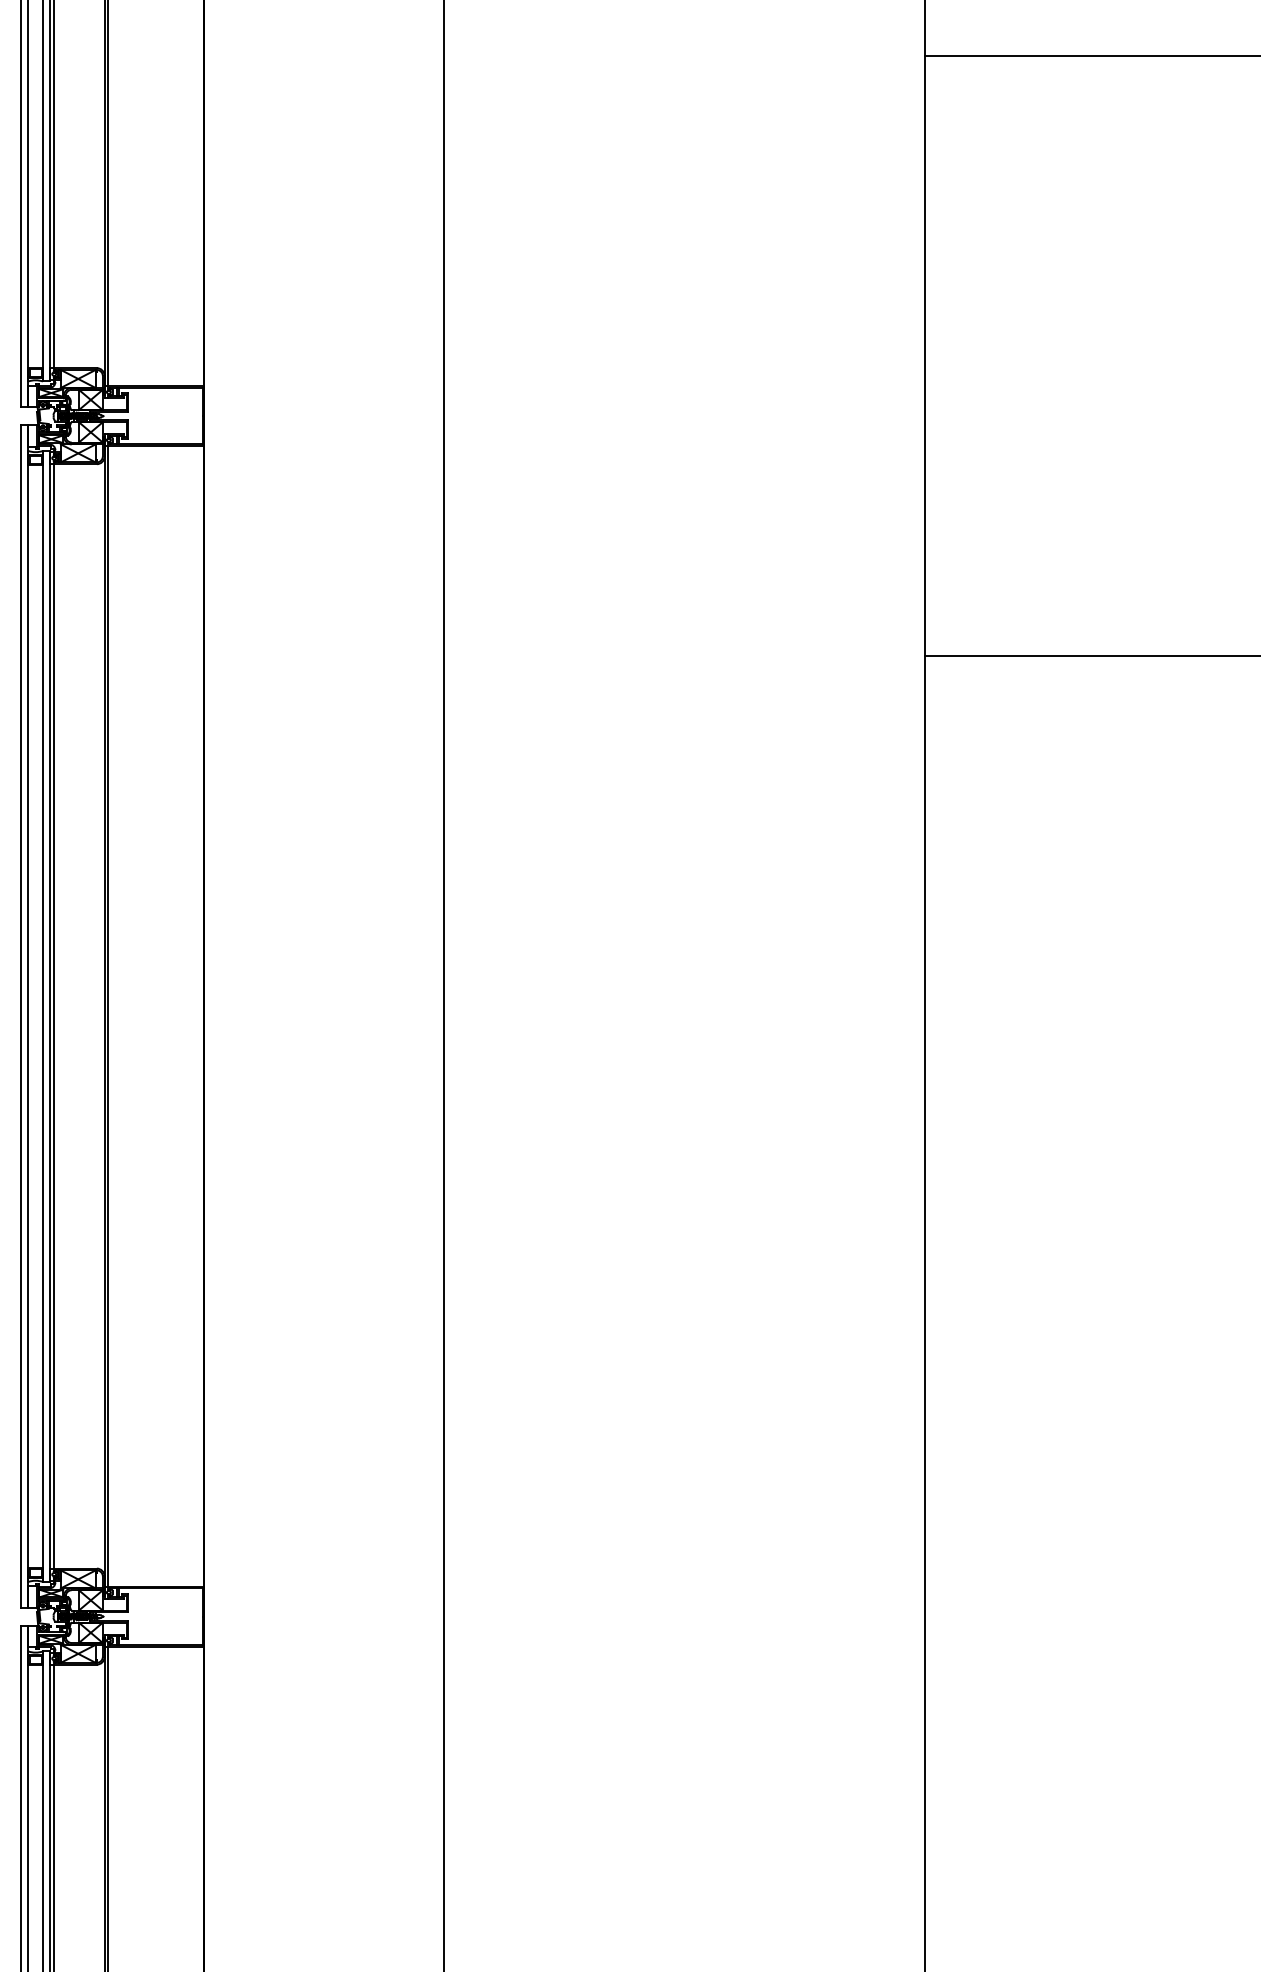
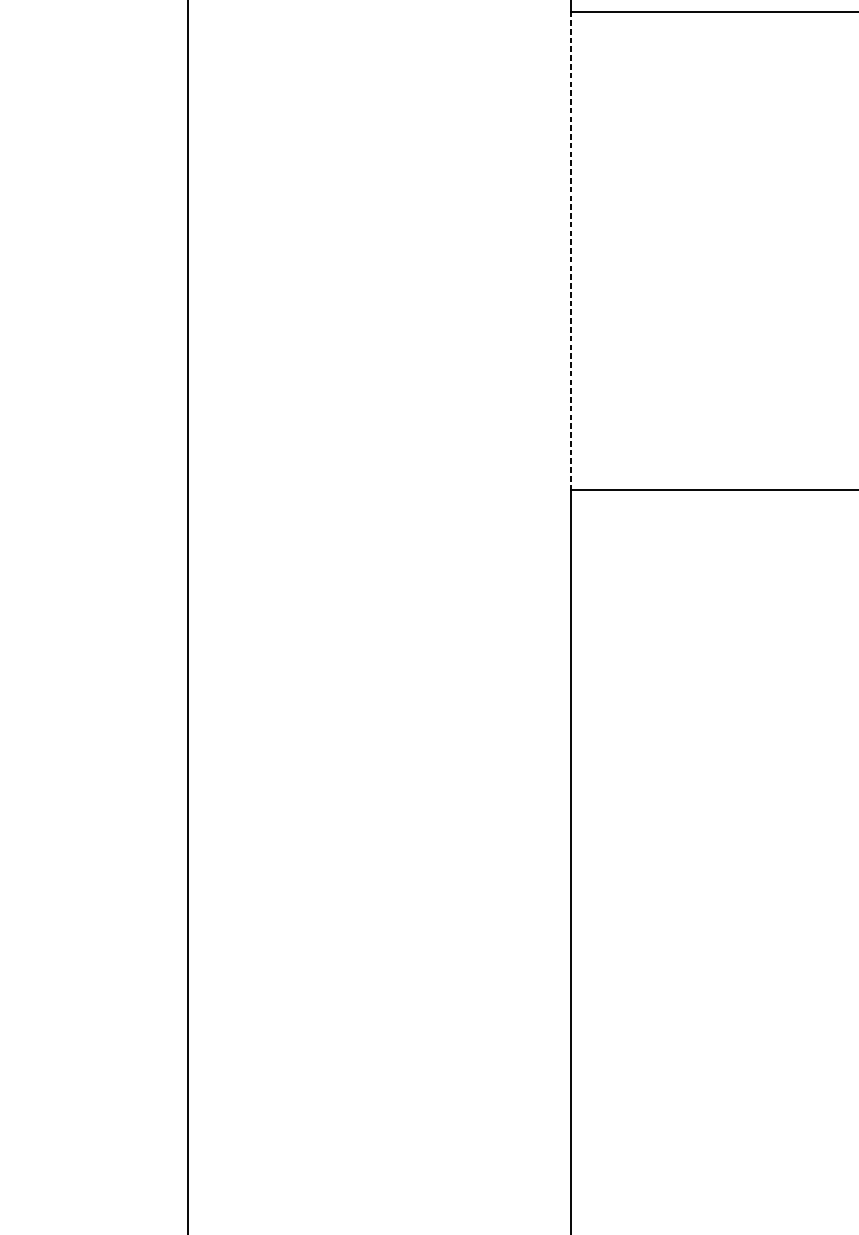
line: (924, 355) -> (570, 250), solid -> dashed

